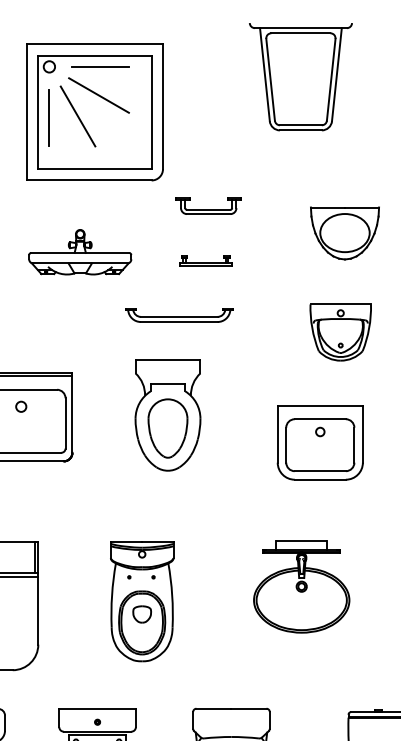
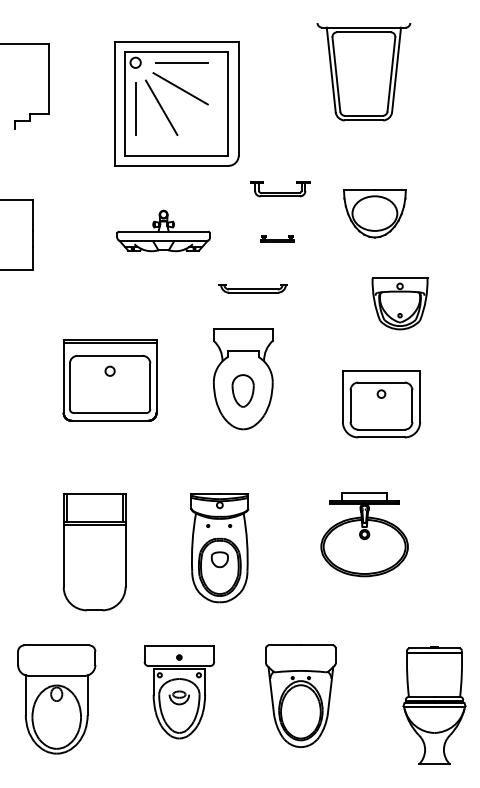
part: (344, 232) -> (374, 213), moved
part: (205, 260) -> (277, 238), size x0.7
part: (179, 315) -> (253, 288), size x0.7
part: (167, 427) -> (242, 390), size x0.6

